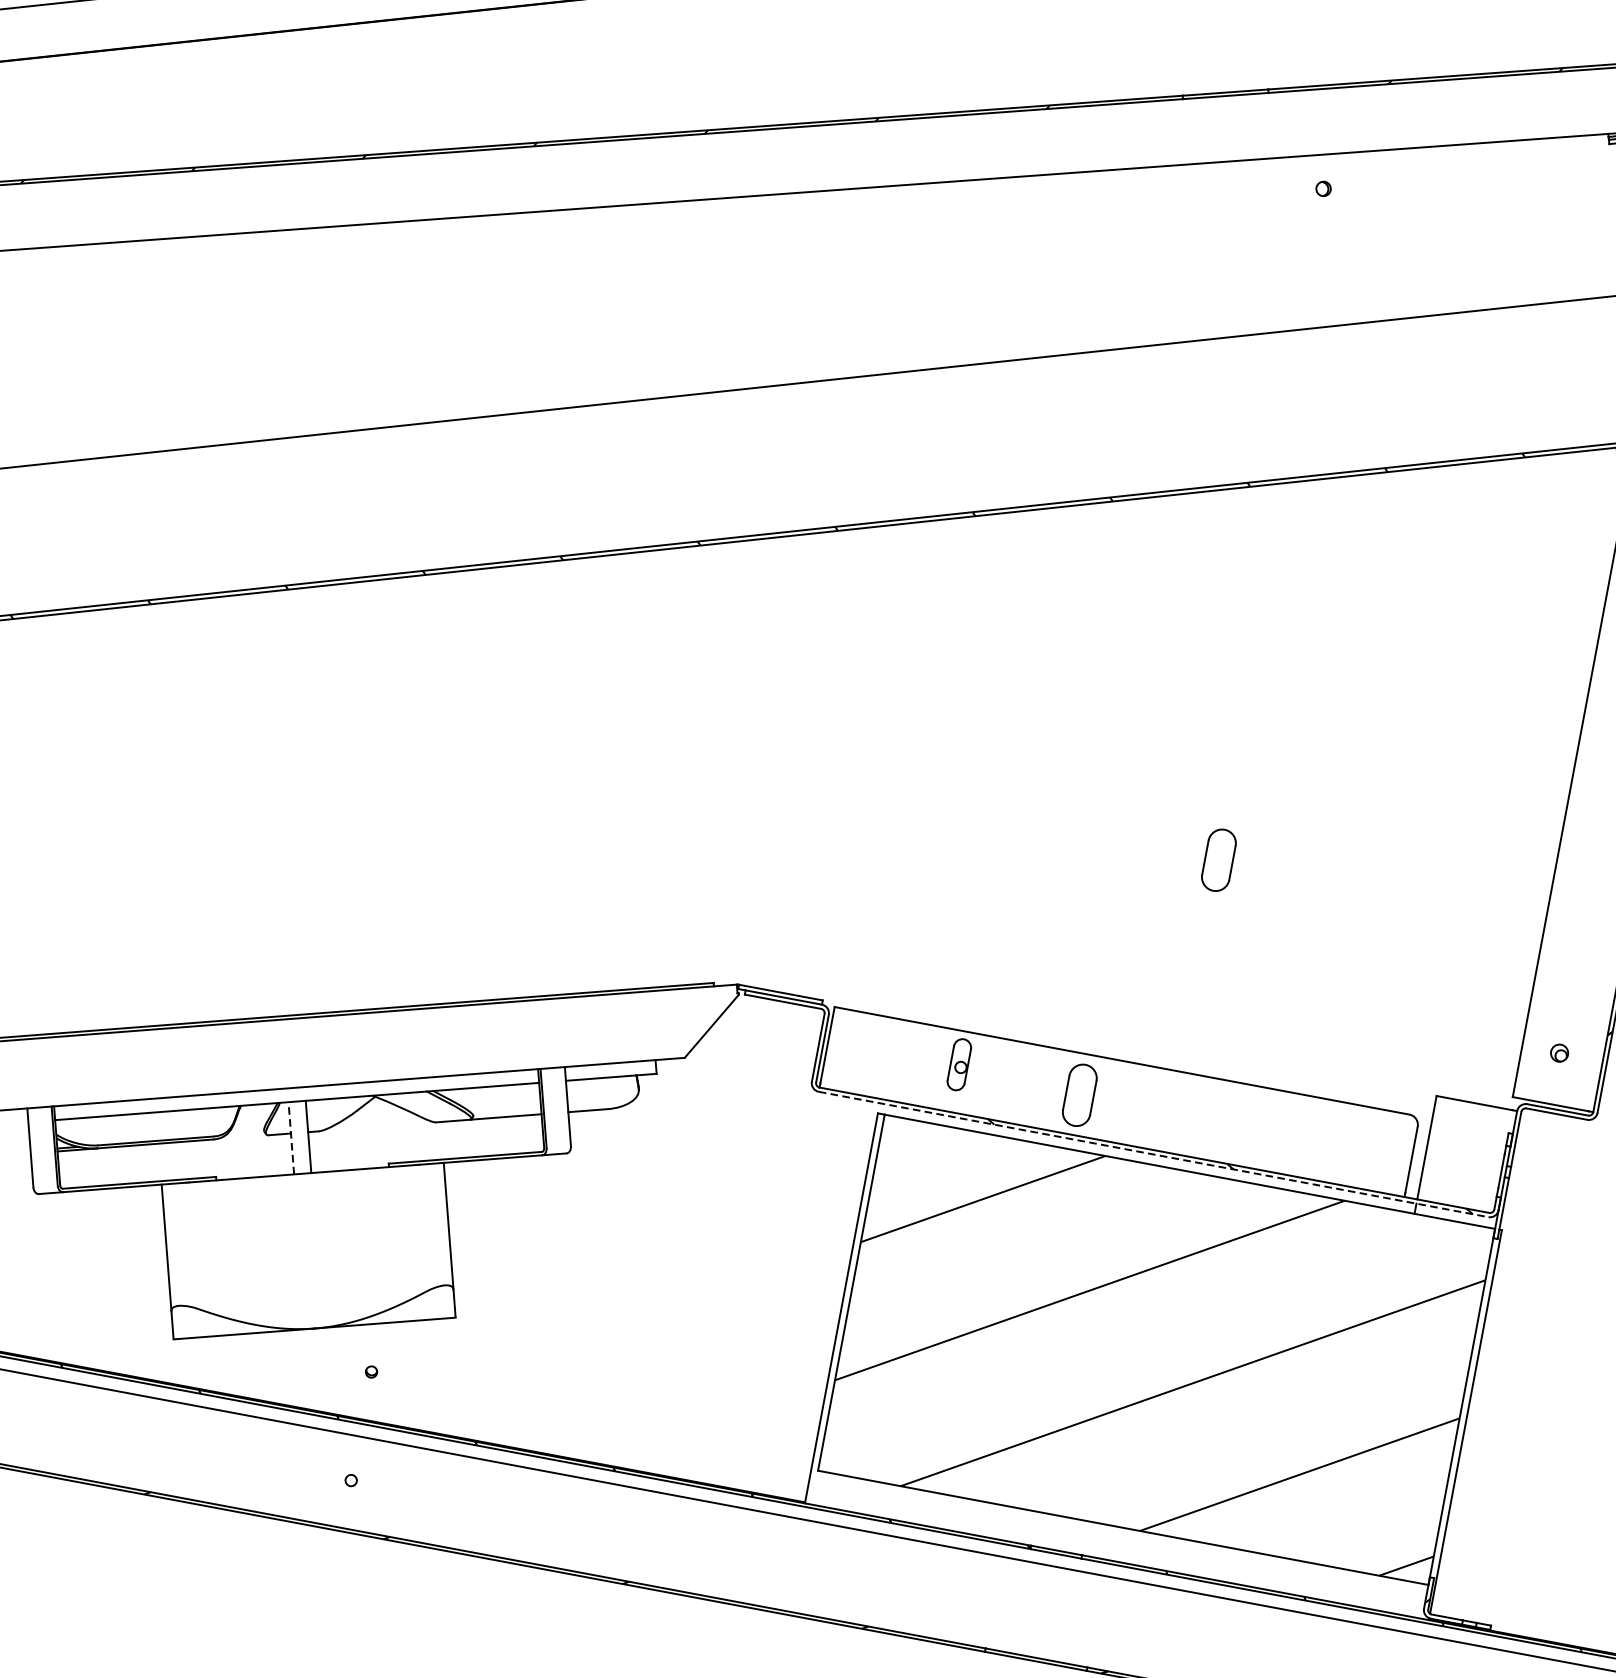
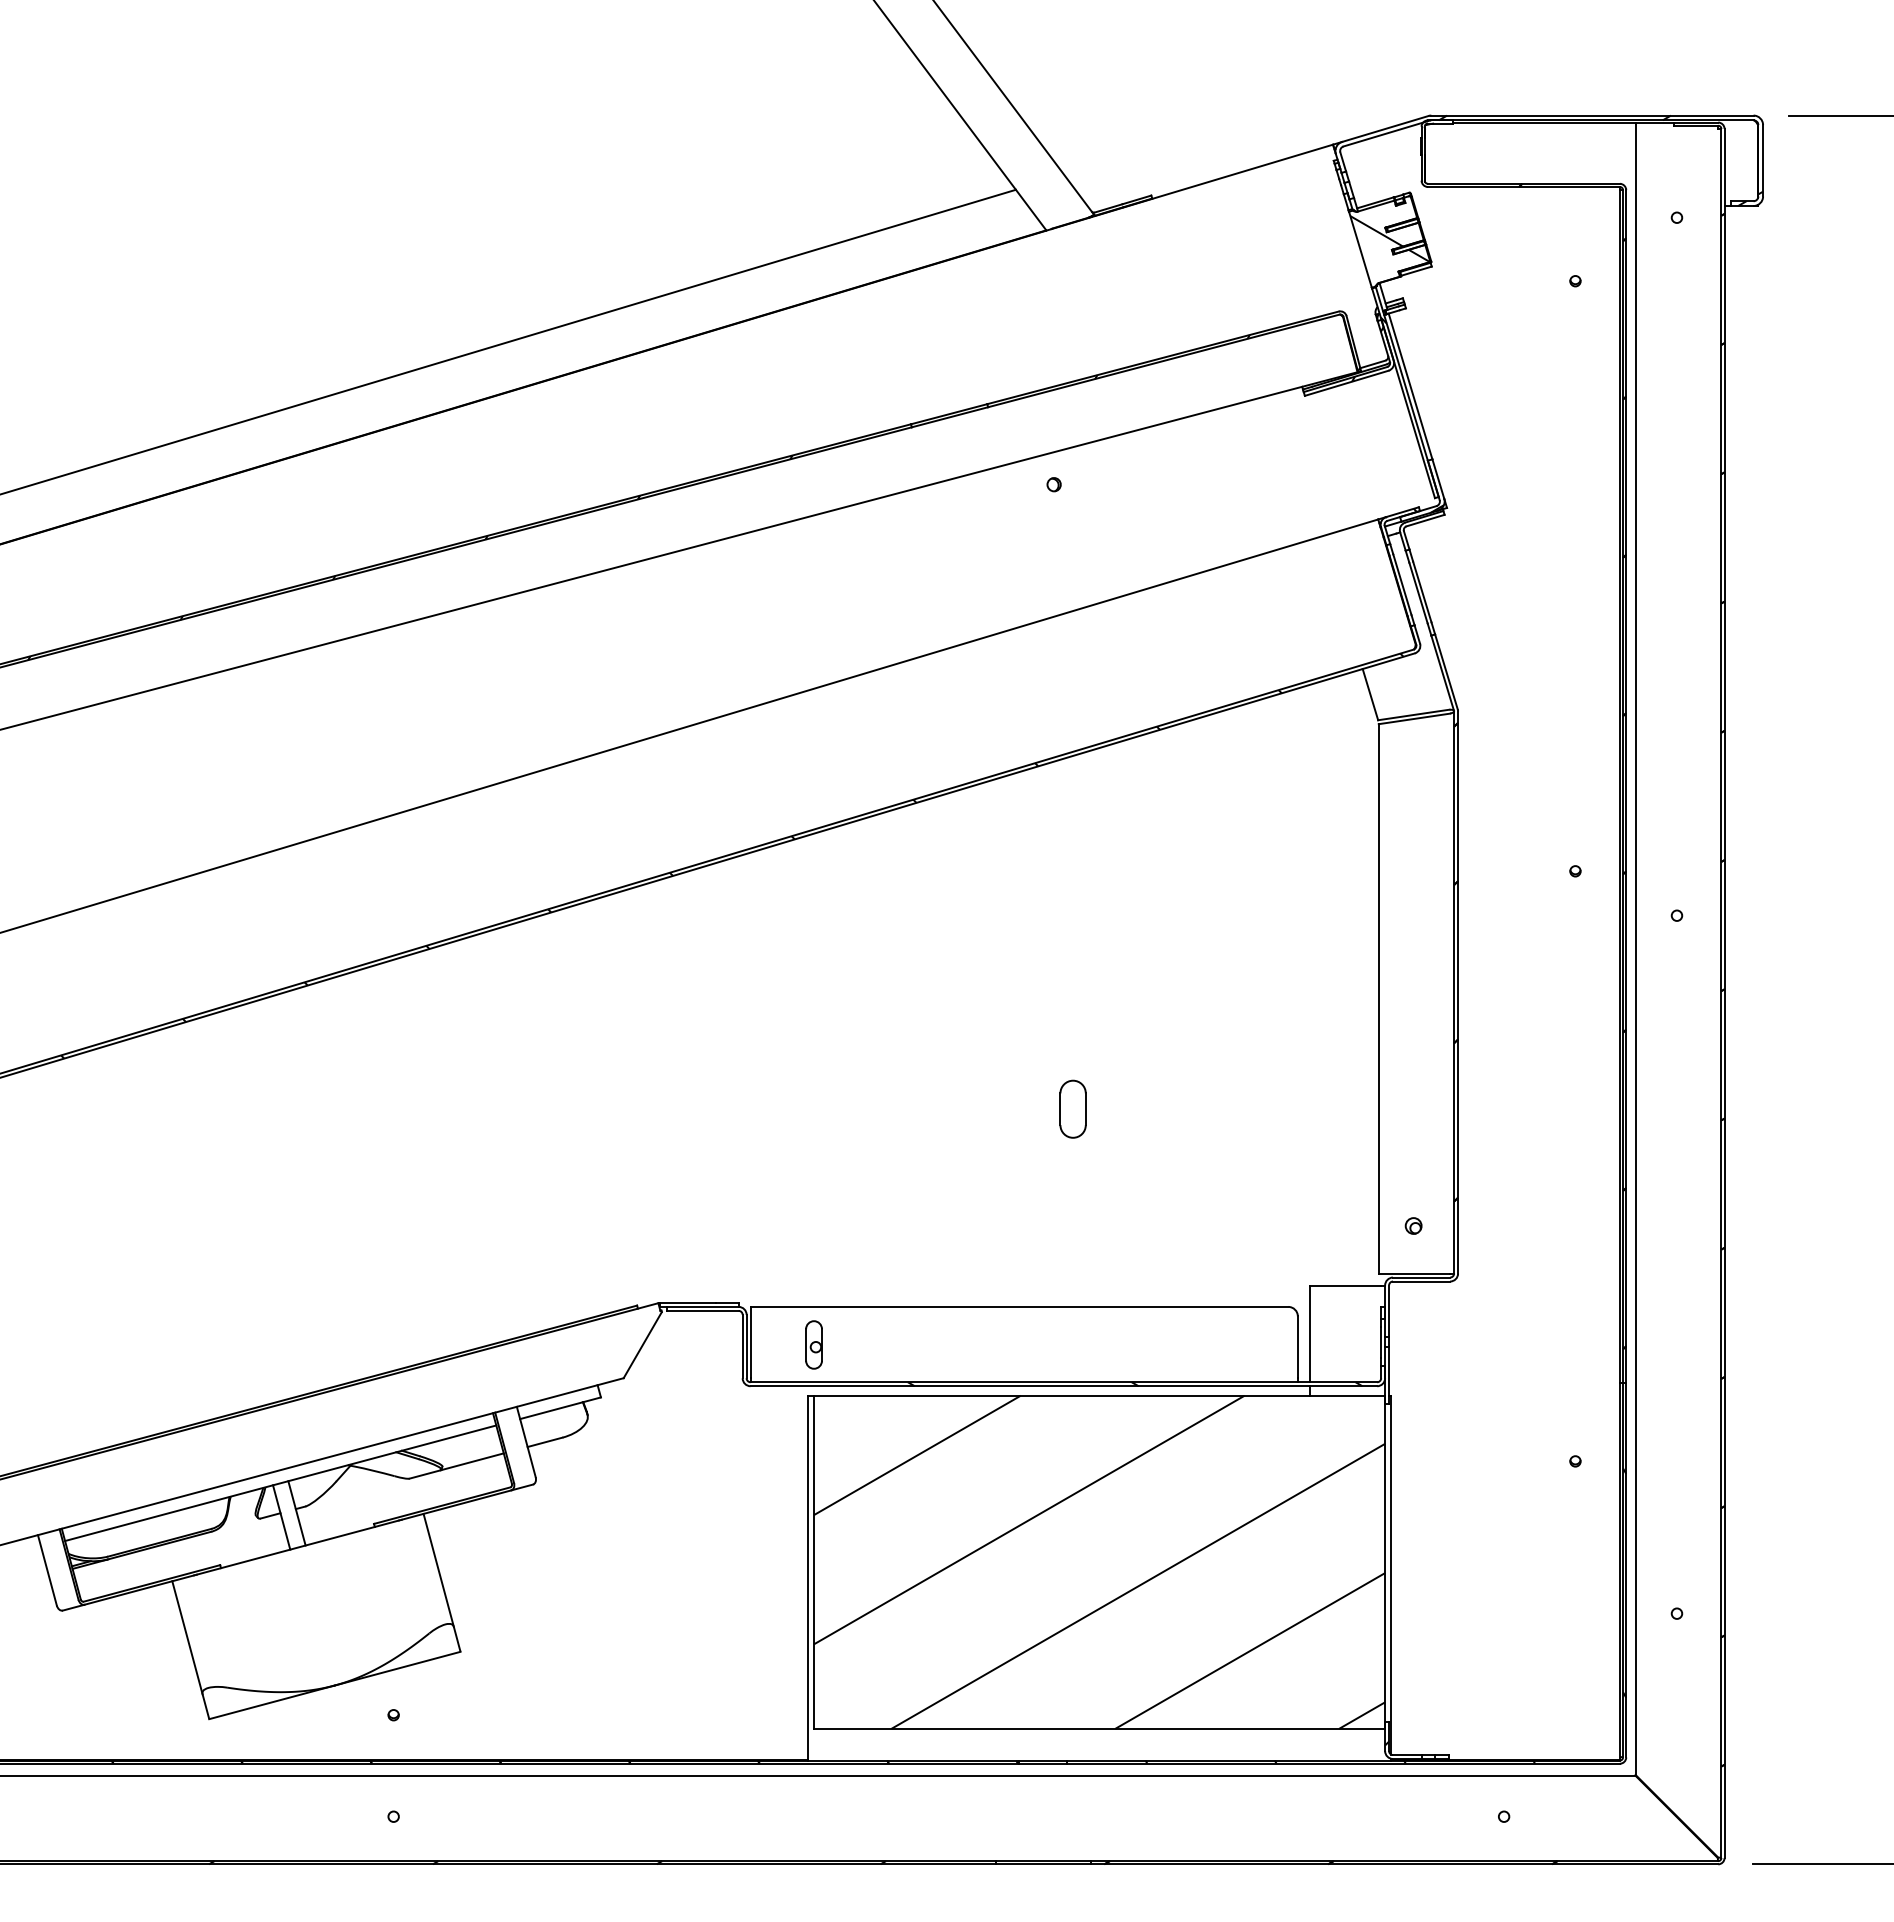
part: (958, 1064) -> (813, 1344), moved
part: (1079, 1094) -> (986, 1344), removed
line: (291, 1137) -> (281, 1516), dashed -> solid
line: (1154, 1154) -> (1064, 1386), dashed -> solid

